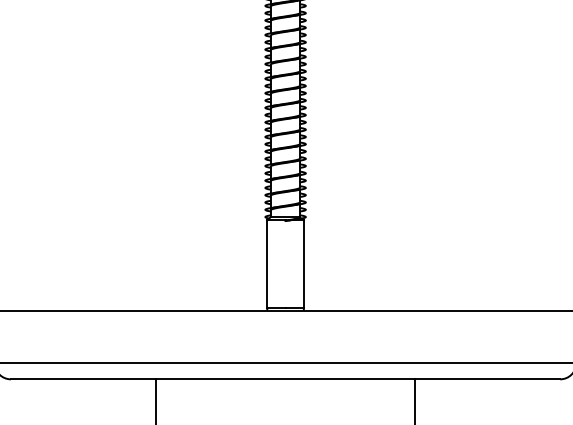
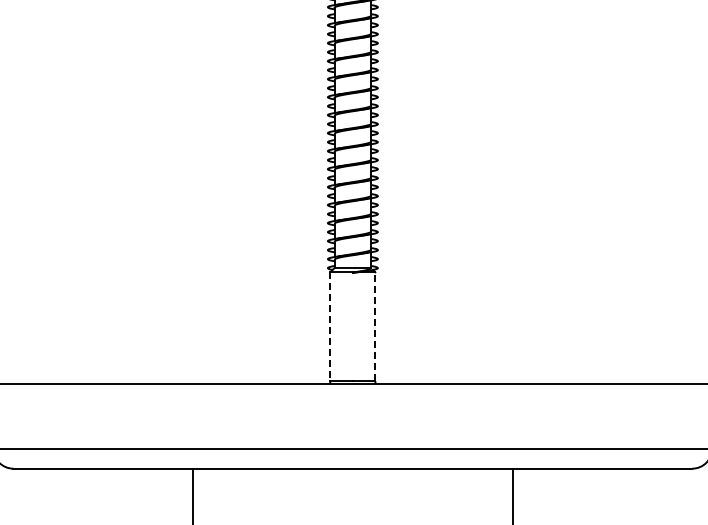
line: (303, 264) -> (375, 326), solid -> dashed
line: (267, 265) -> (330, 327), solid -> dashed

